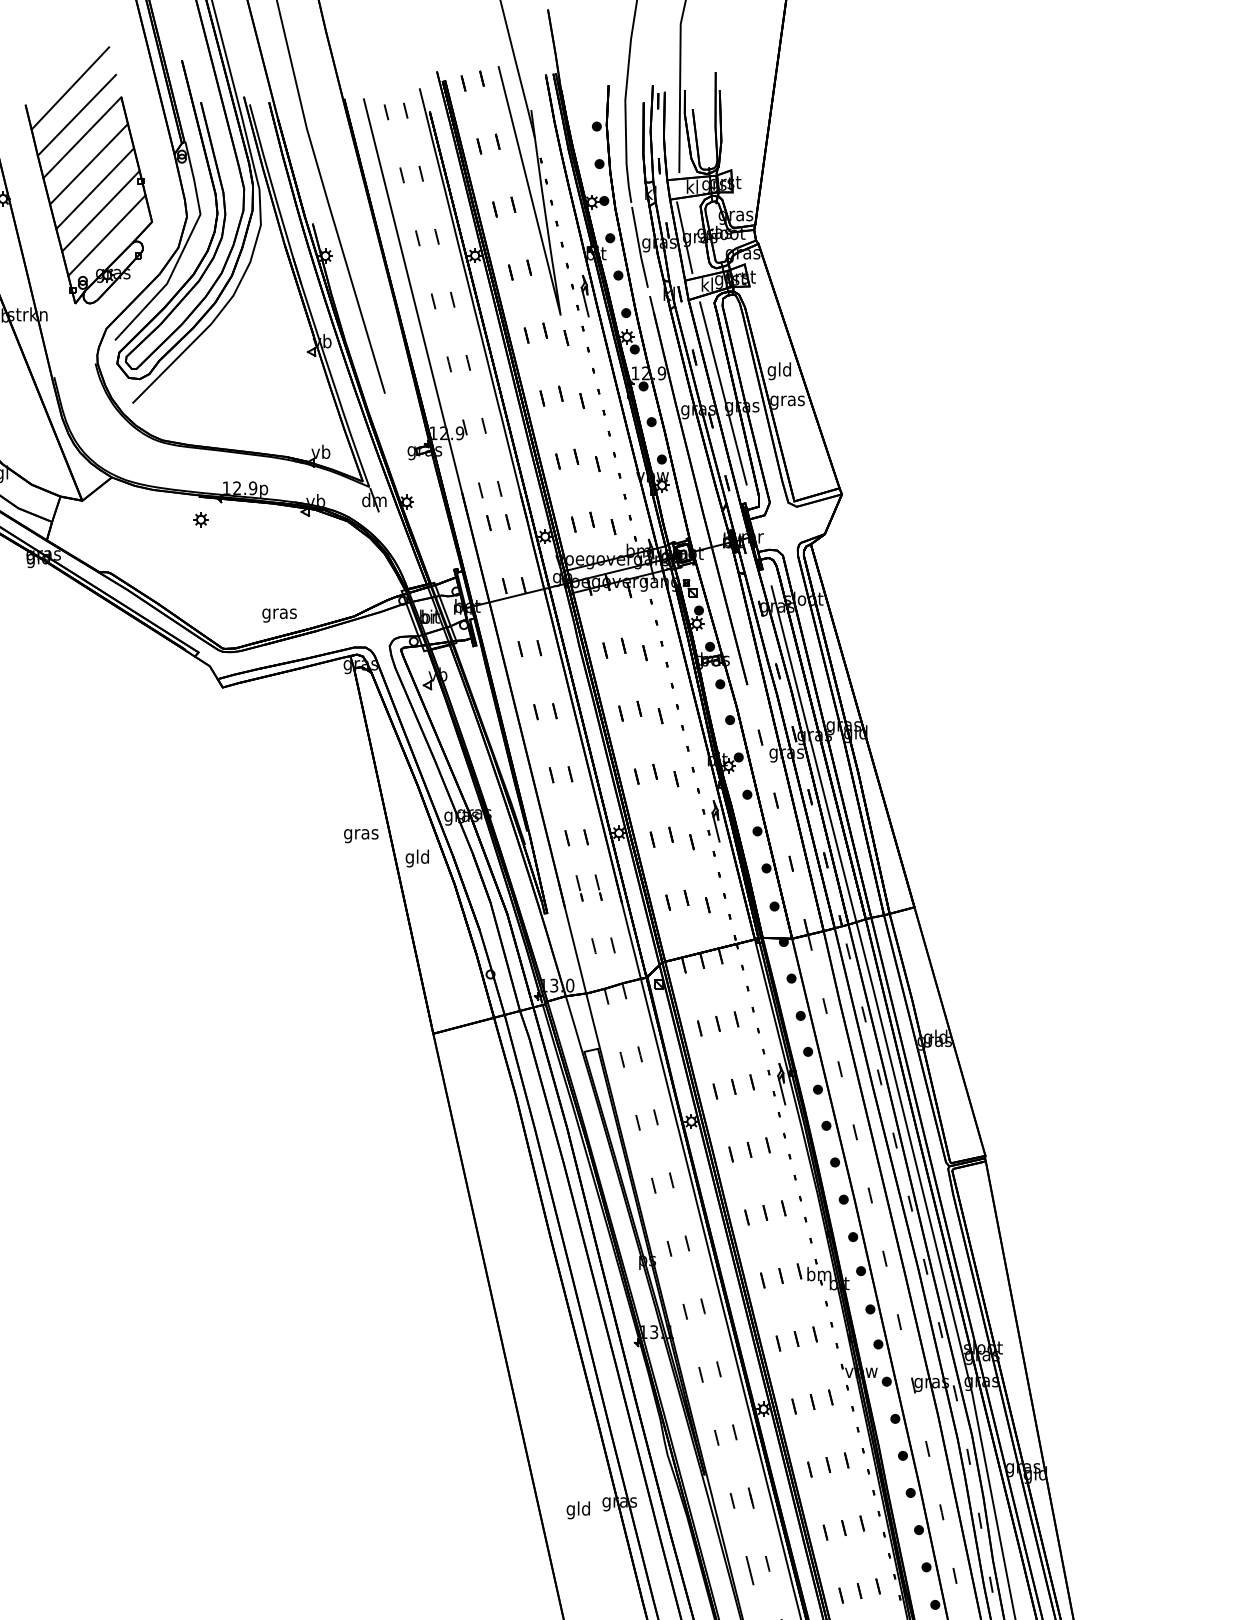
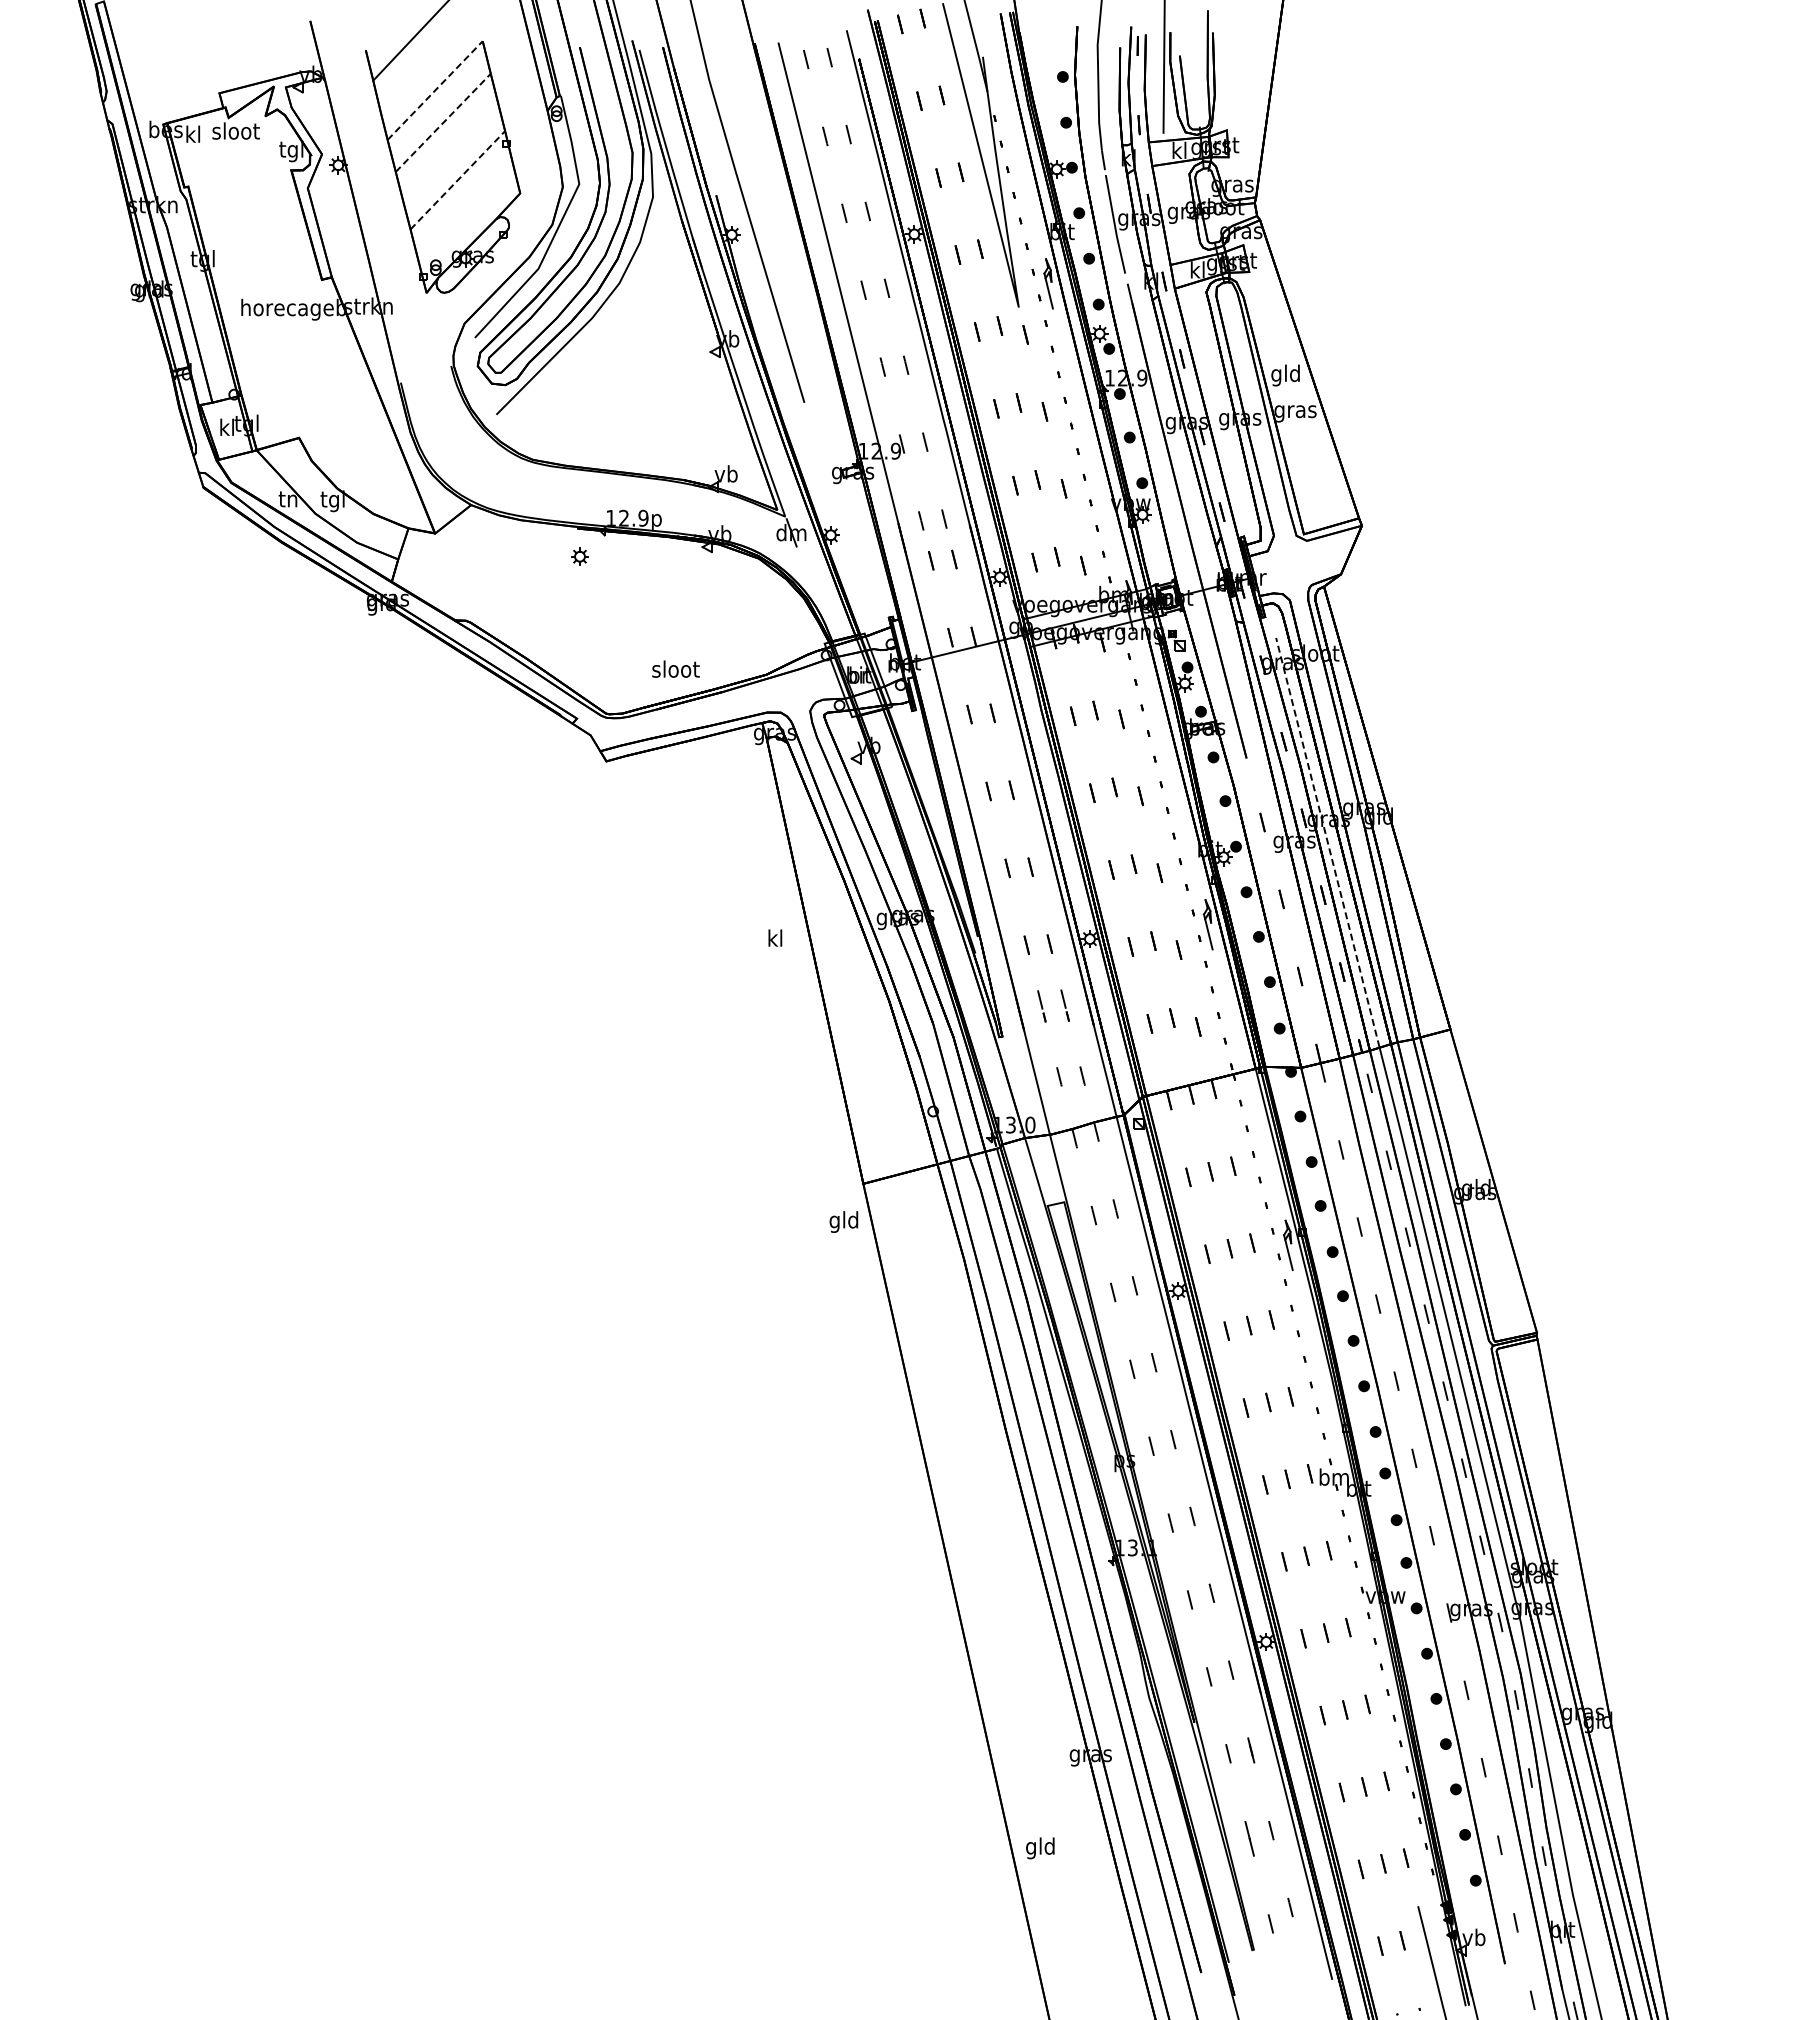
line: (76, 114) -> (428, 62), removed
line: (82, 137) -> (435, 90), solid -> dashed
line: (89, 163) -> (443, 122), solid -> dashed
line: (94, 188) -> (450, 152), removed
line: (101, 210) -> (458, 179), solid -> dashed
line: (107, 235) -> (465, 209), removed
line: (684, 237) -> (1169, 212), removed
line: (722, 393) -> (1216, 402), removed
text: (279, 613) -> (675, 671), gras -> sloot
line: (813, 754) -> (1327, 842), solid -> dashed
text: (361, 834) -> (775, 940), gras -> kl
text: (417, 858) -> (843, 1221), moved
text: (578, 1510) -> (1040, 1848), moved

